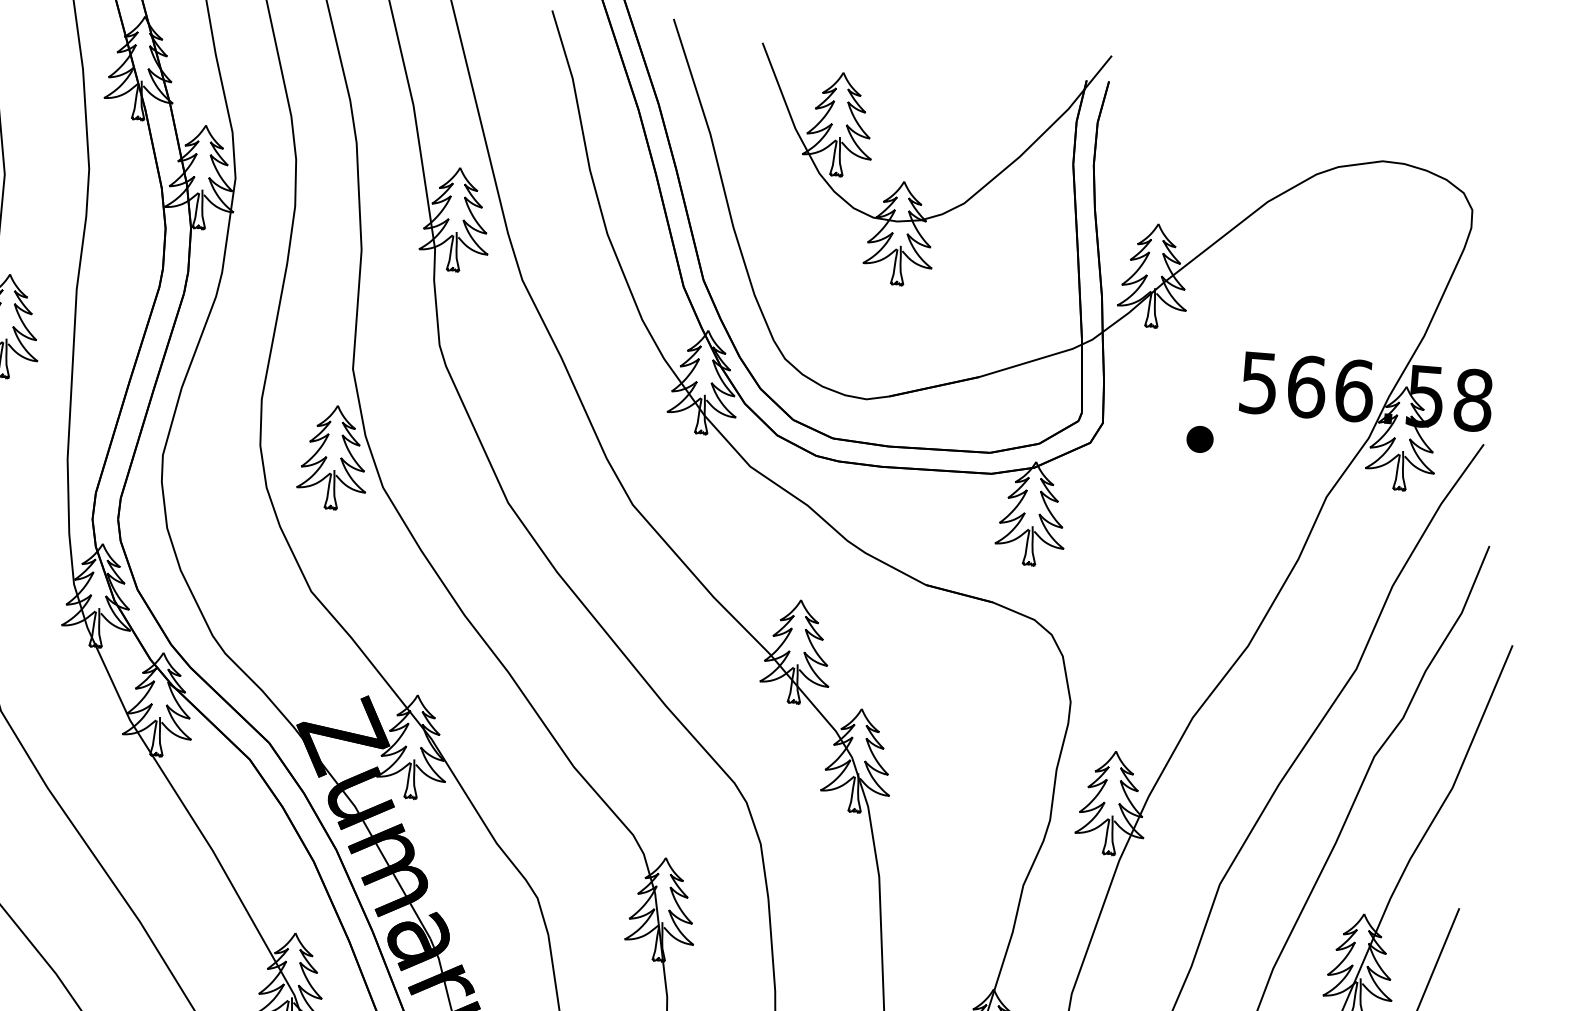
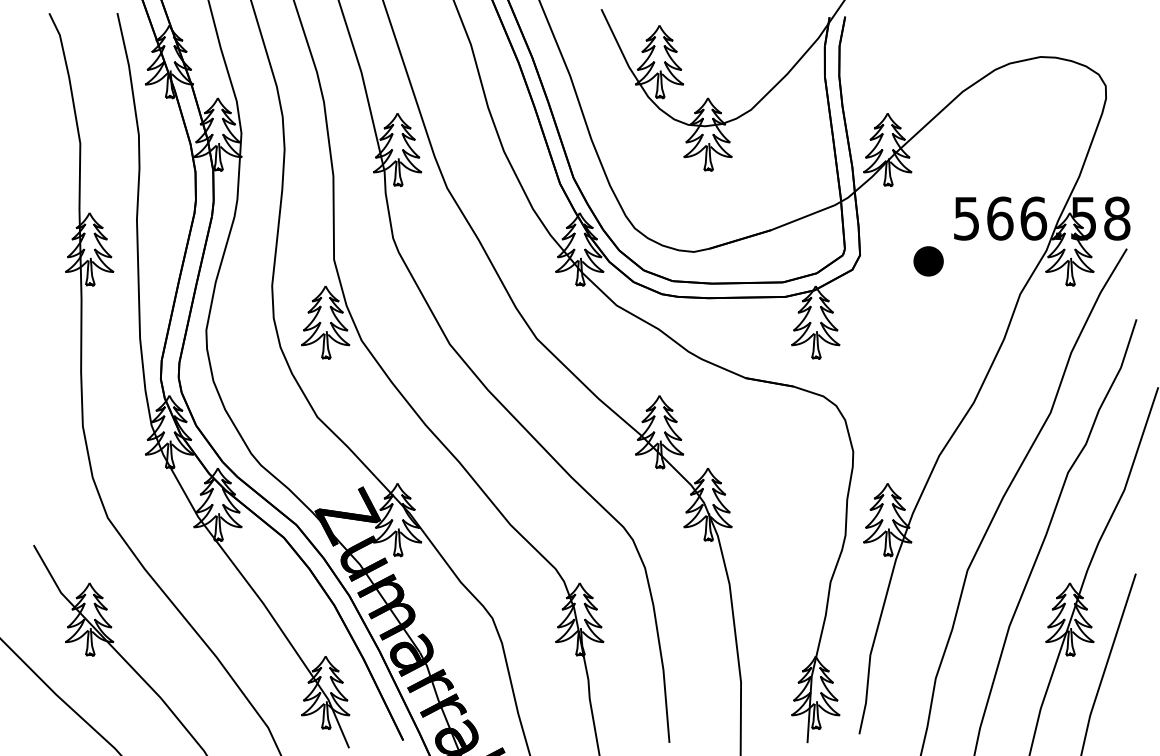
part: (1199, 438) -> (928, 260), size x1.6

